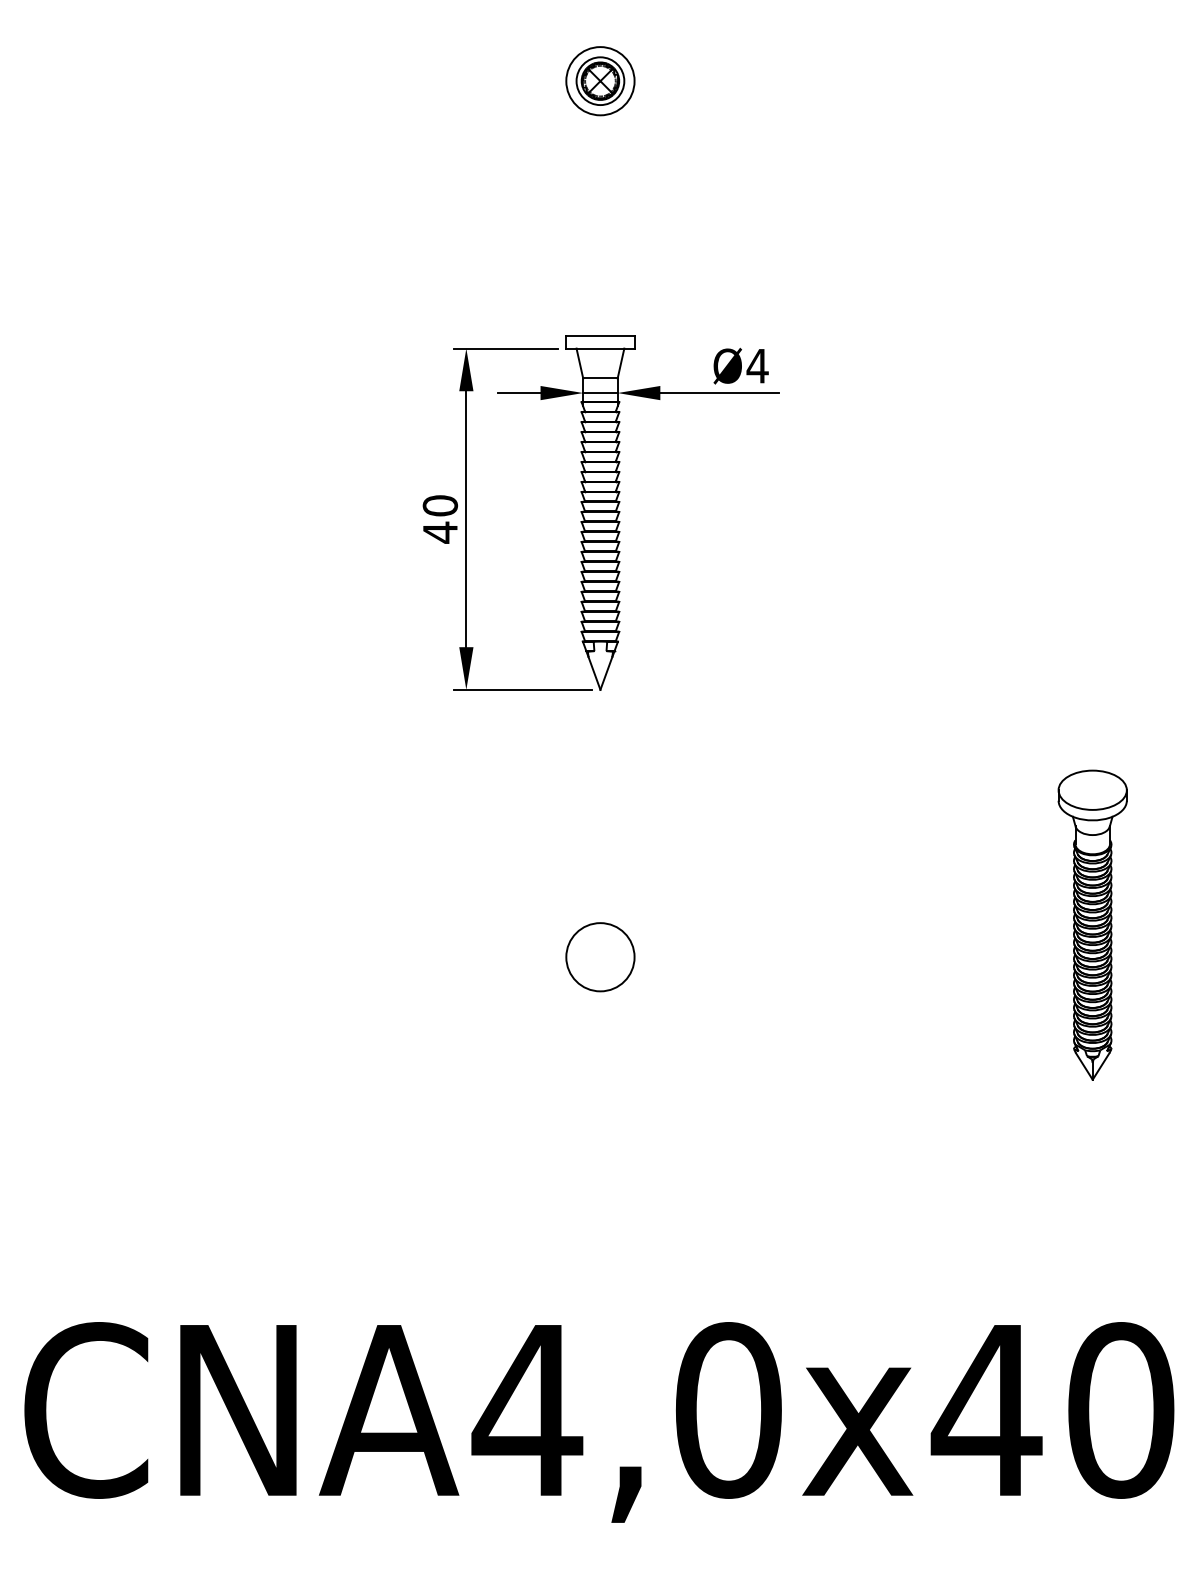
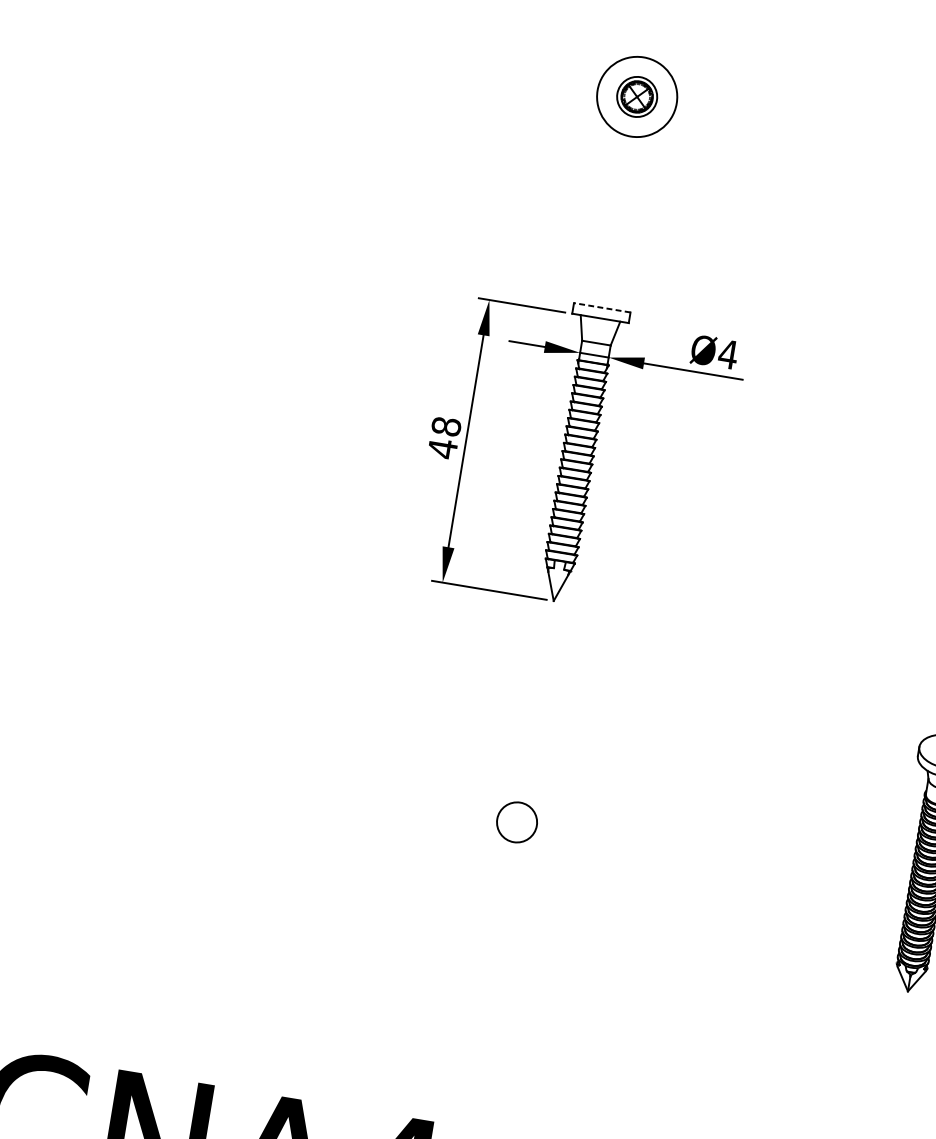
circle: (600, 81) -> (637, 97), size x1.4
line: (599, 335) -> (601, 307), solid -> dashed
text: (440, 505) -> (446, 426), 40 -> 48
circle: (600, 957) -> (517, 822), size x0.7

